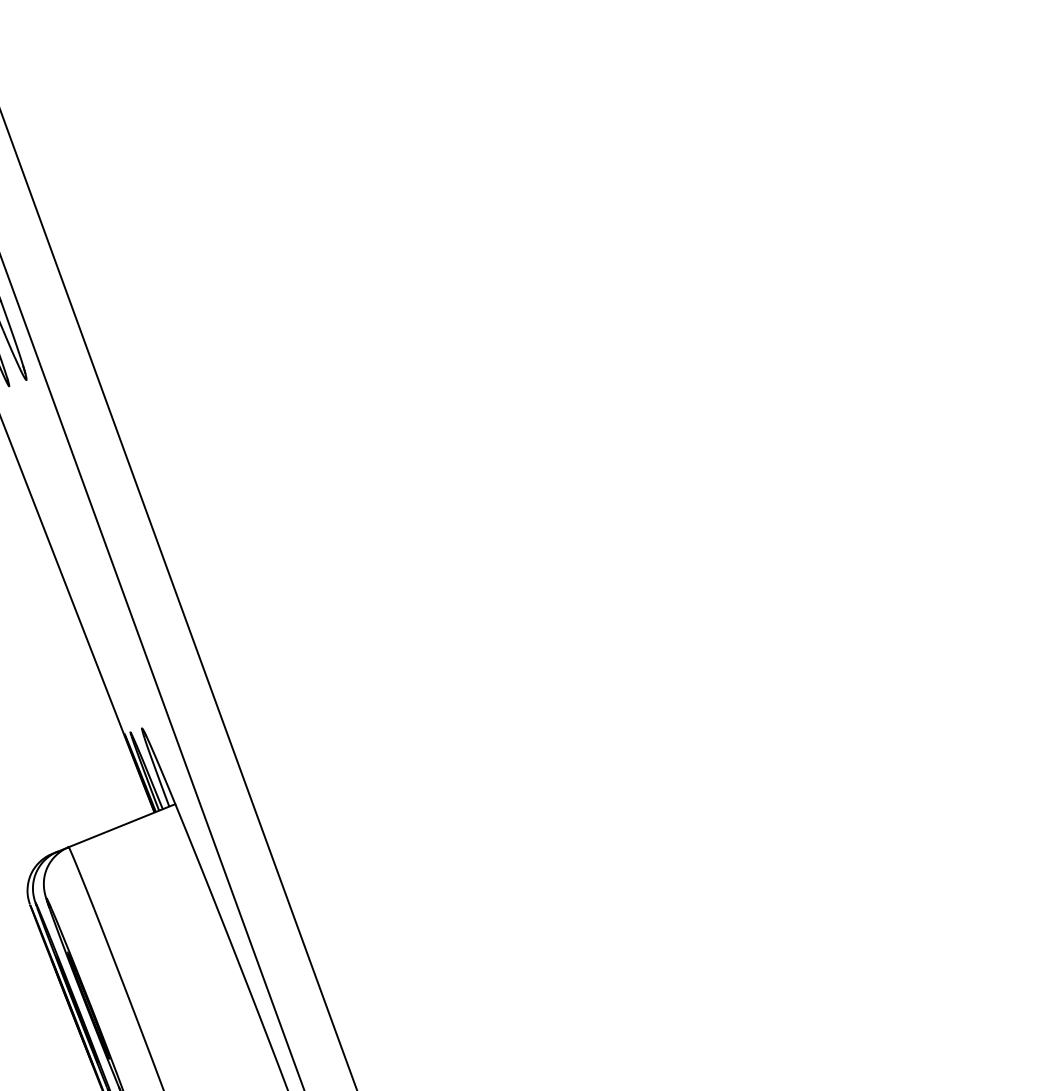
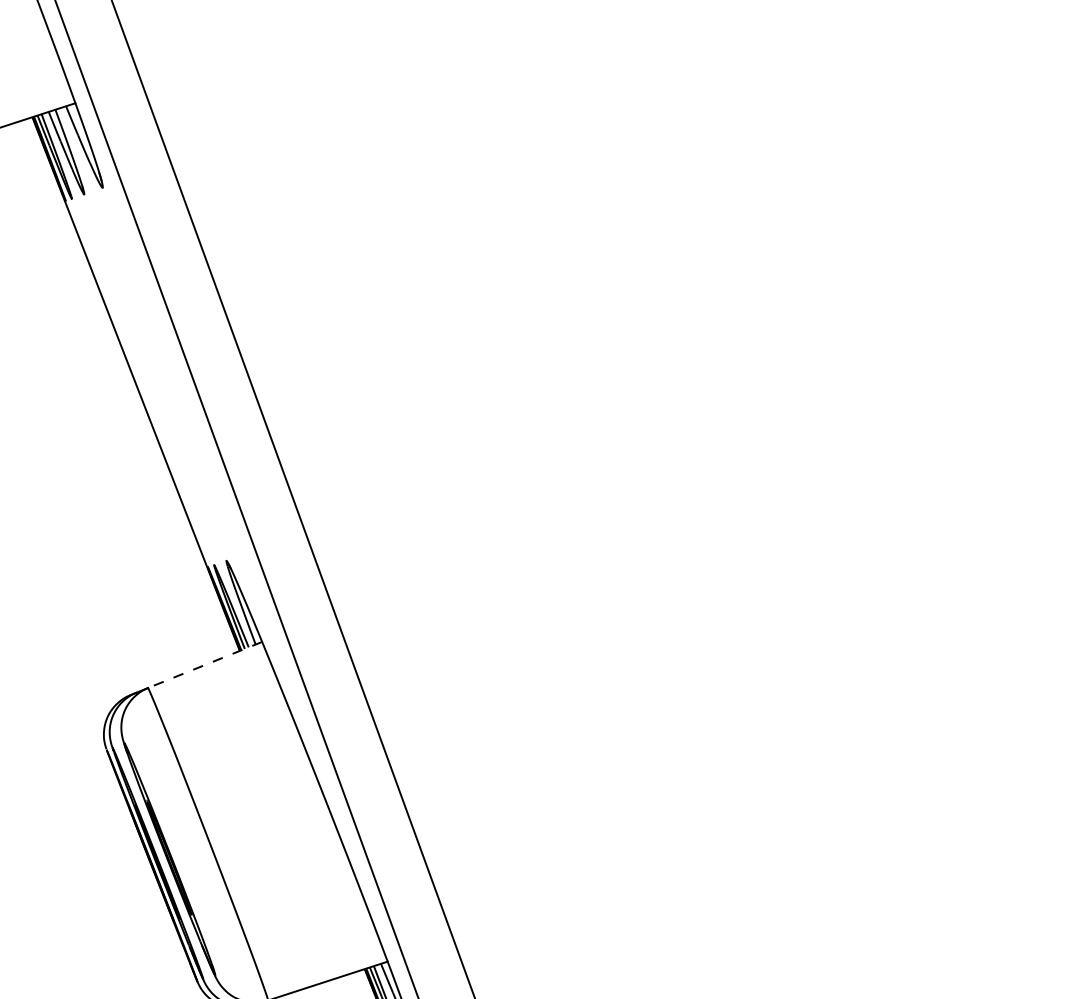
line: (121, 825) -> (204, 664), solid -> dashed

